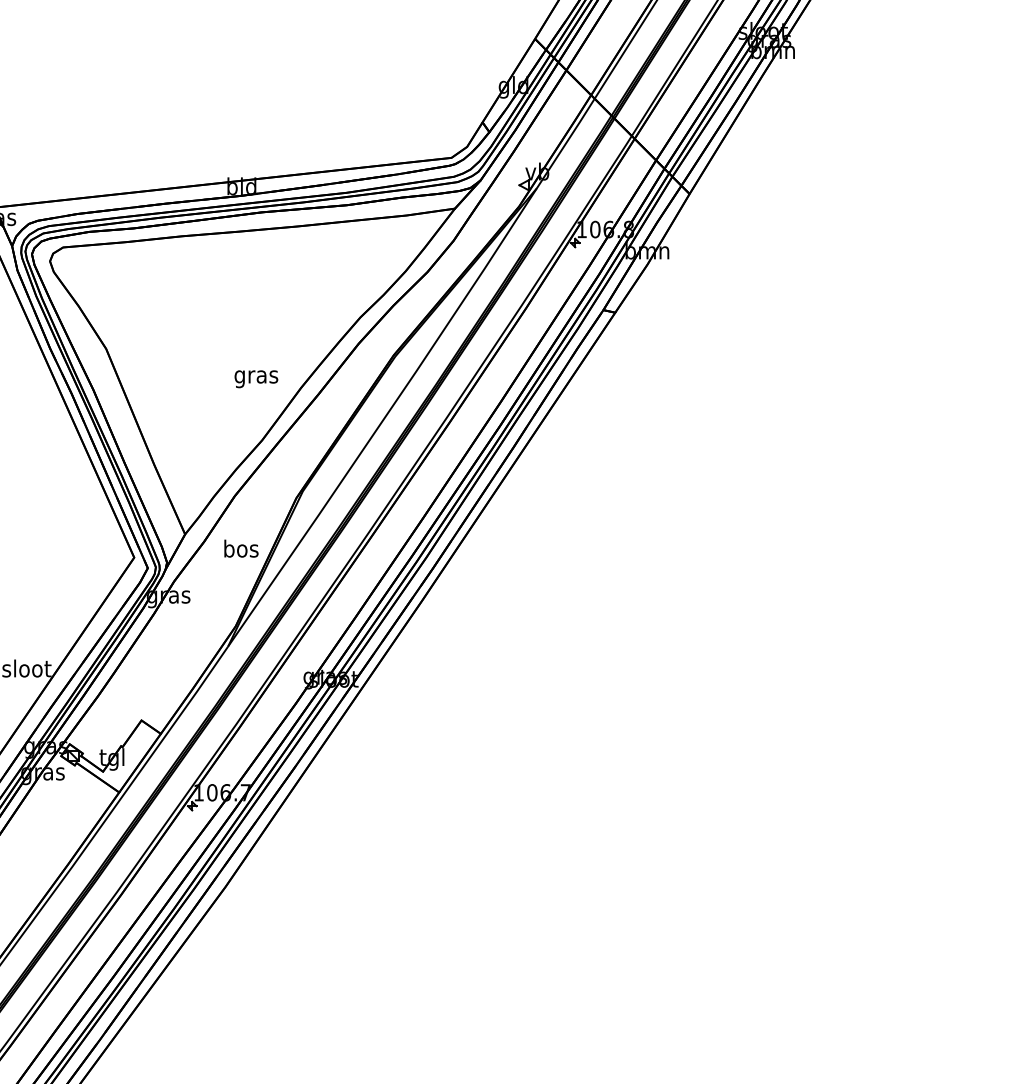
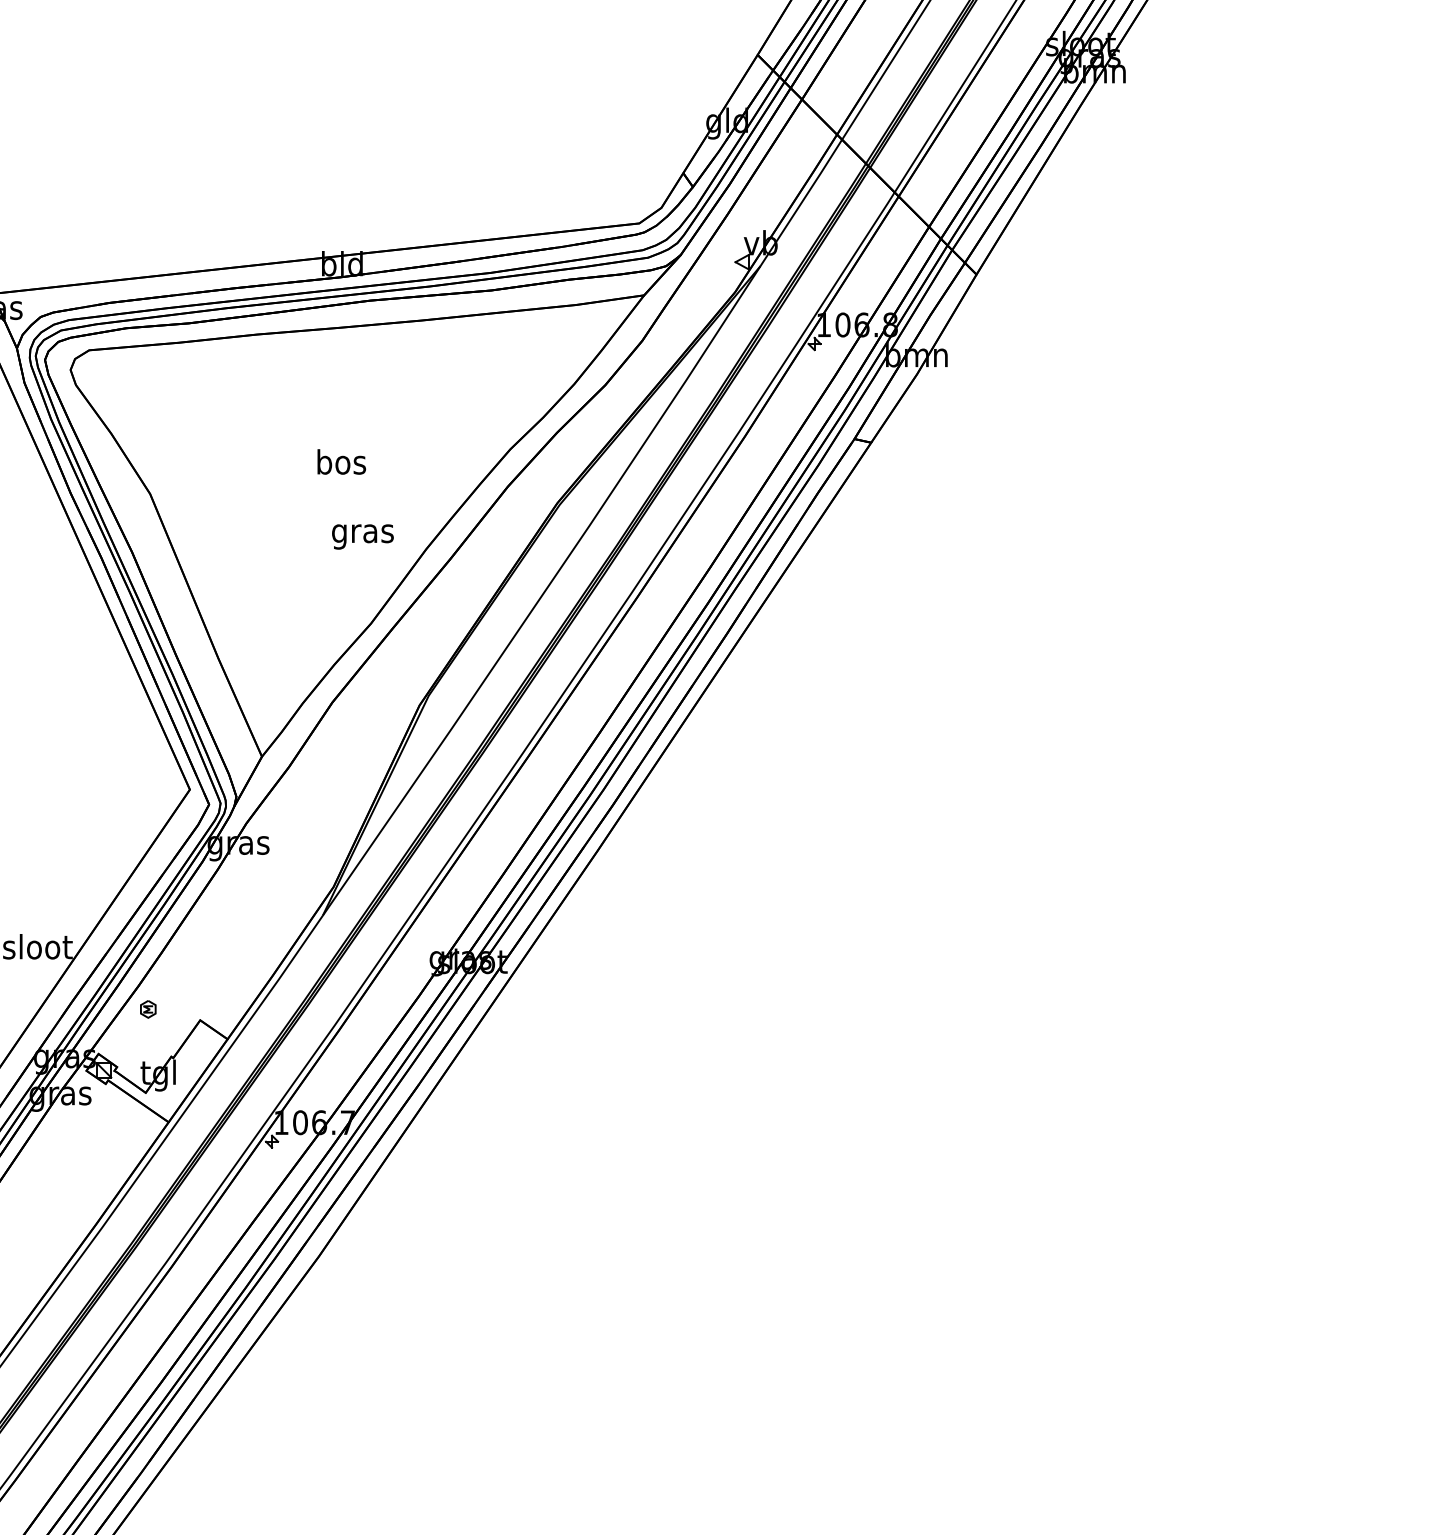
text: (241, 548) -> (341, 461), moved
part: (105, 712) -> (148, 1009), added

